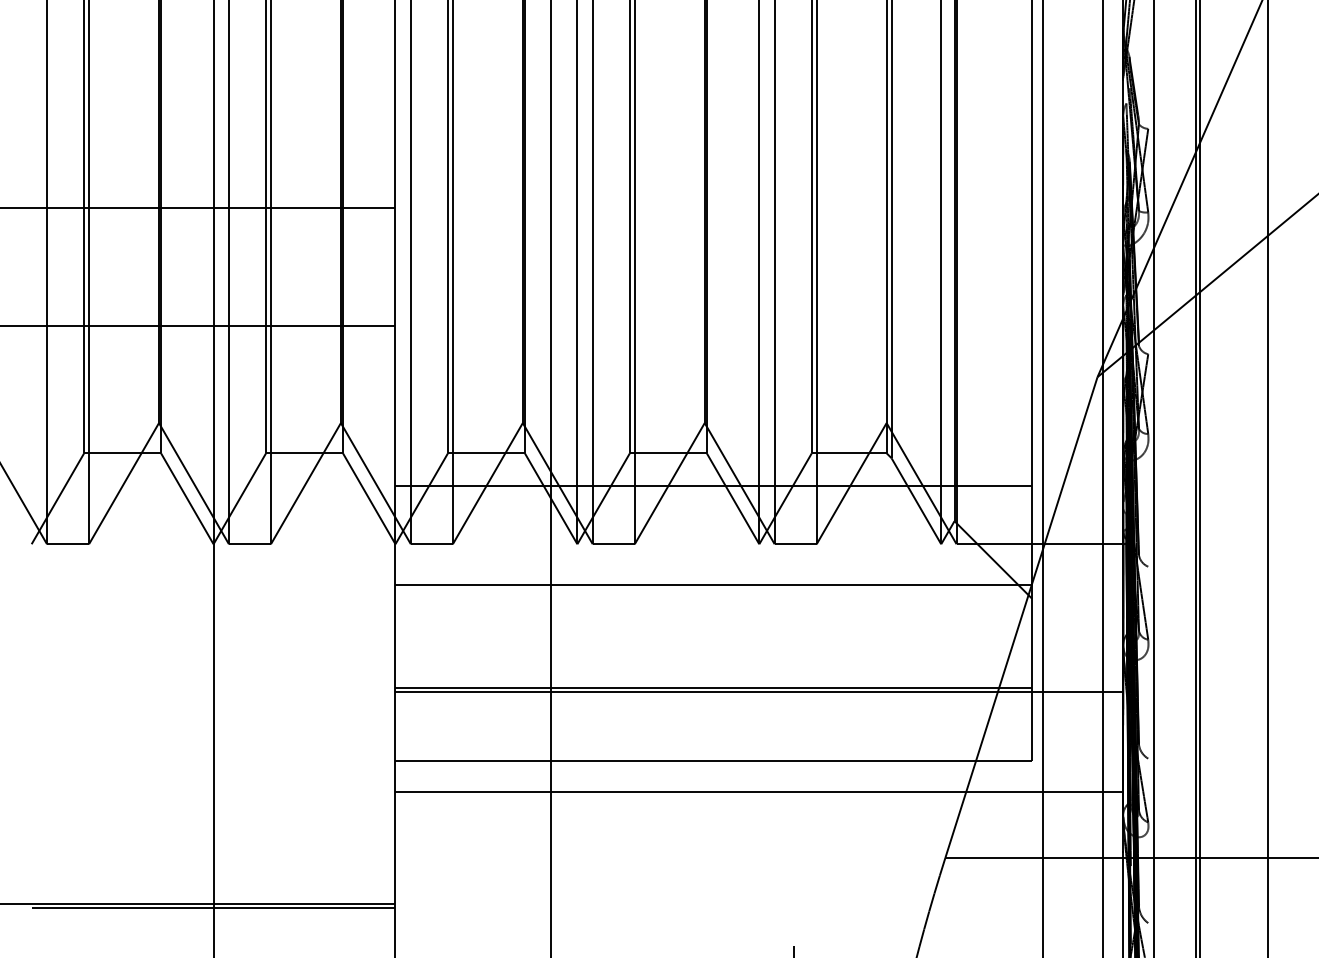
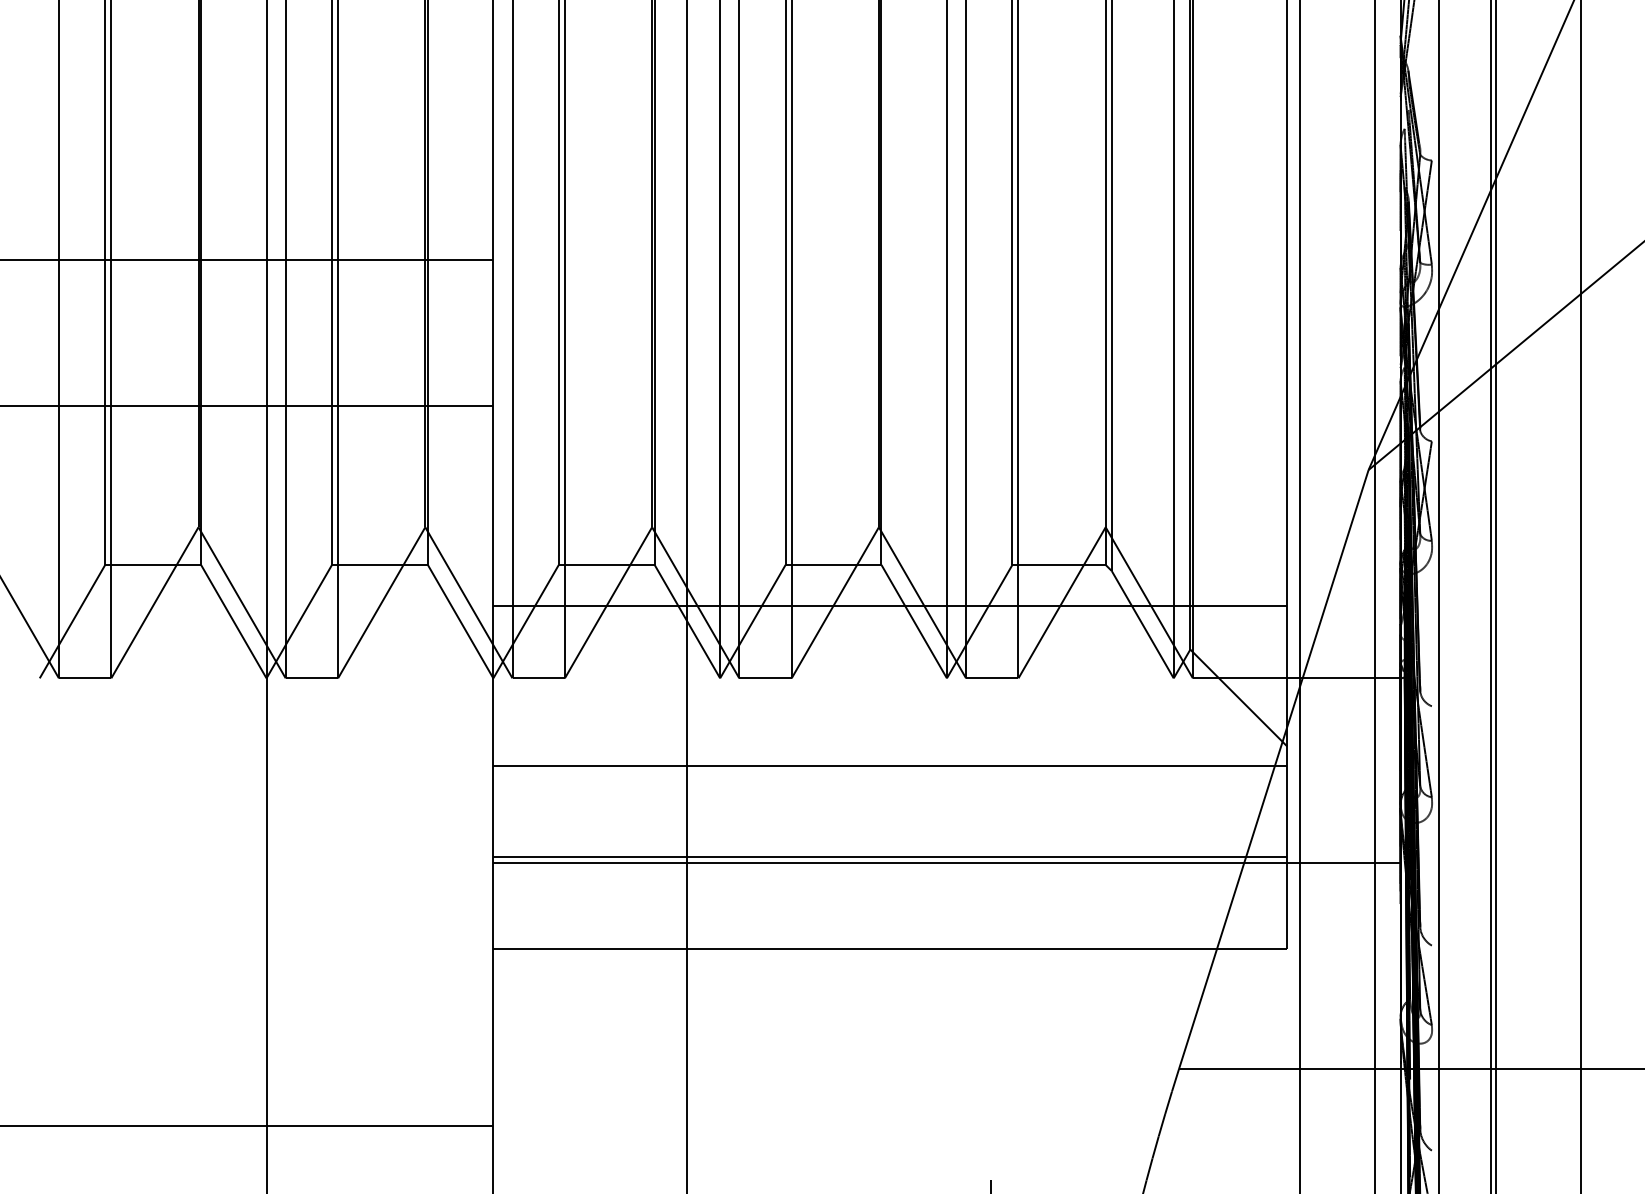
line: (714, 584) -> (890, 765), moved
line: (758, 792) -> (946, 987), removed
line: (213, 907) -> (266, 1131), removed

